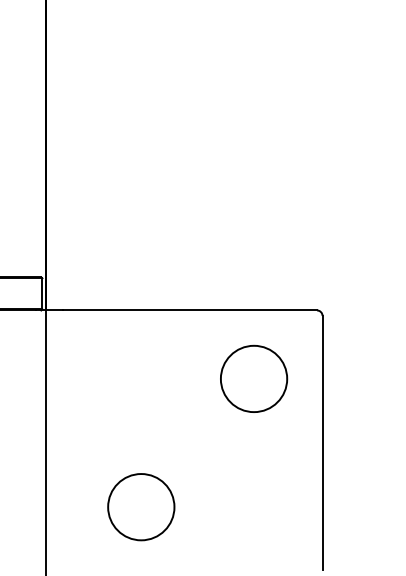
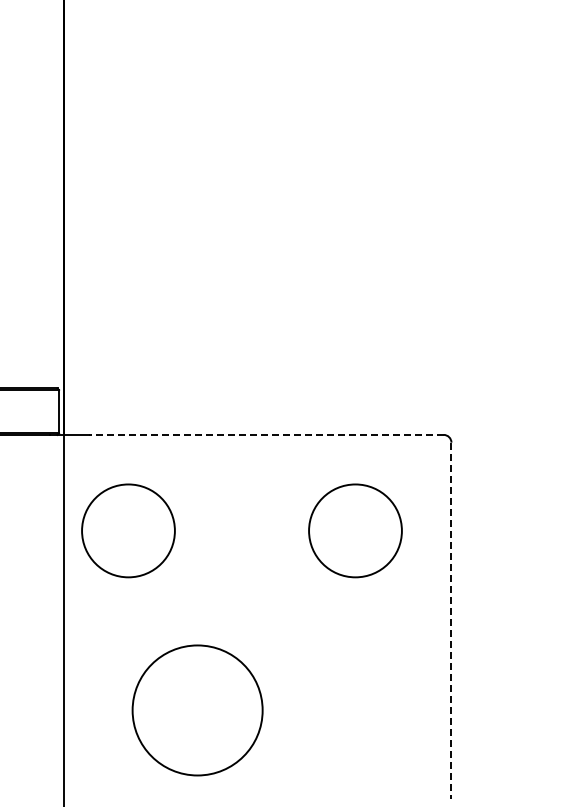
line: (190, 310) -> (266, 434), solid -> dashed
circle: (91, 378) -> (128, 530), added
line: (322, 443) -> (451, 621), solid -> dashed
circle: (141, 507) -> (197, 710), size x1.4

